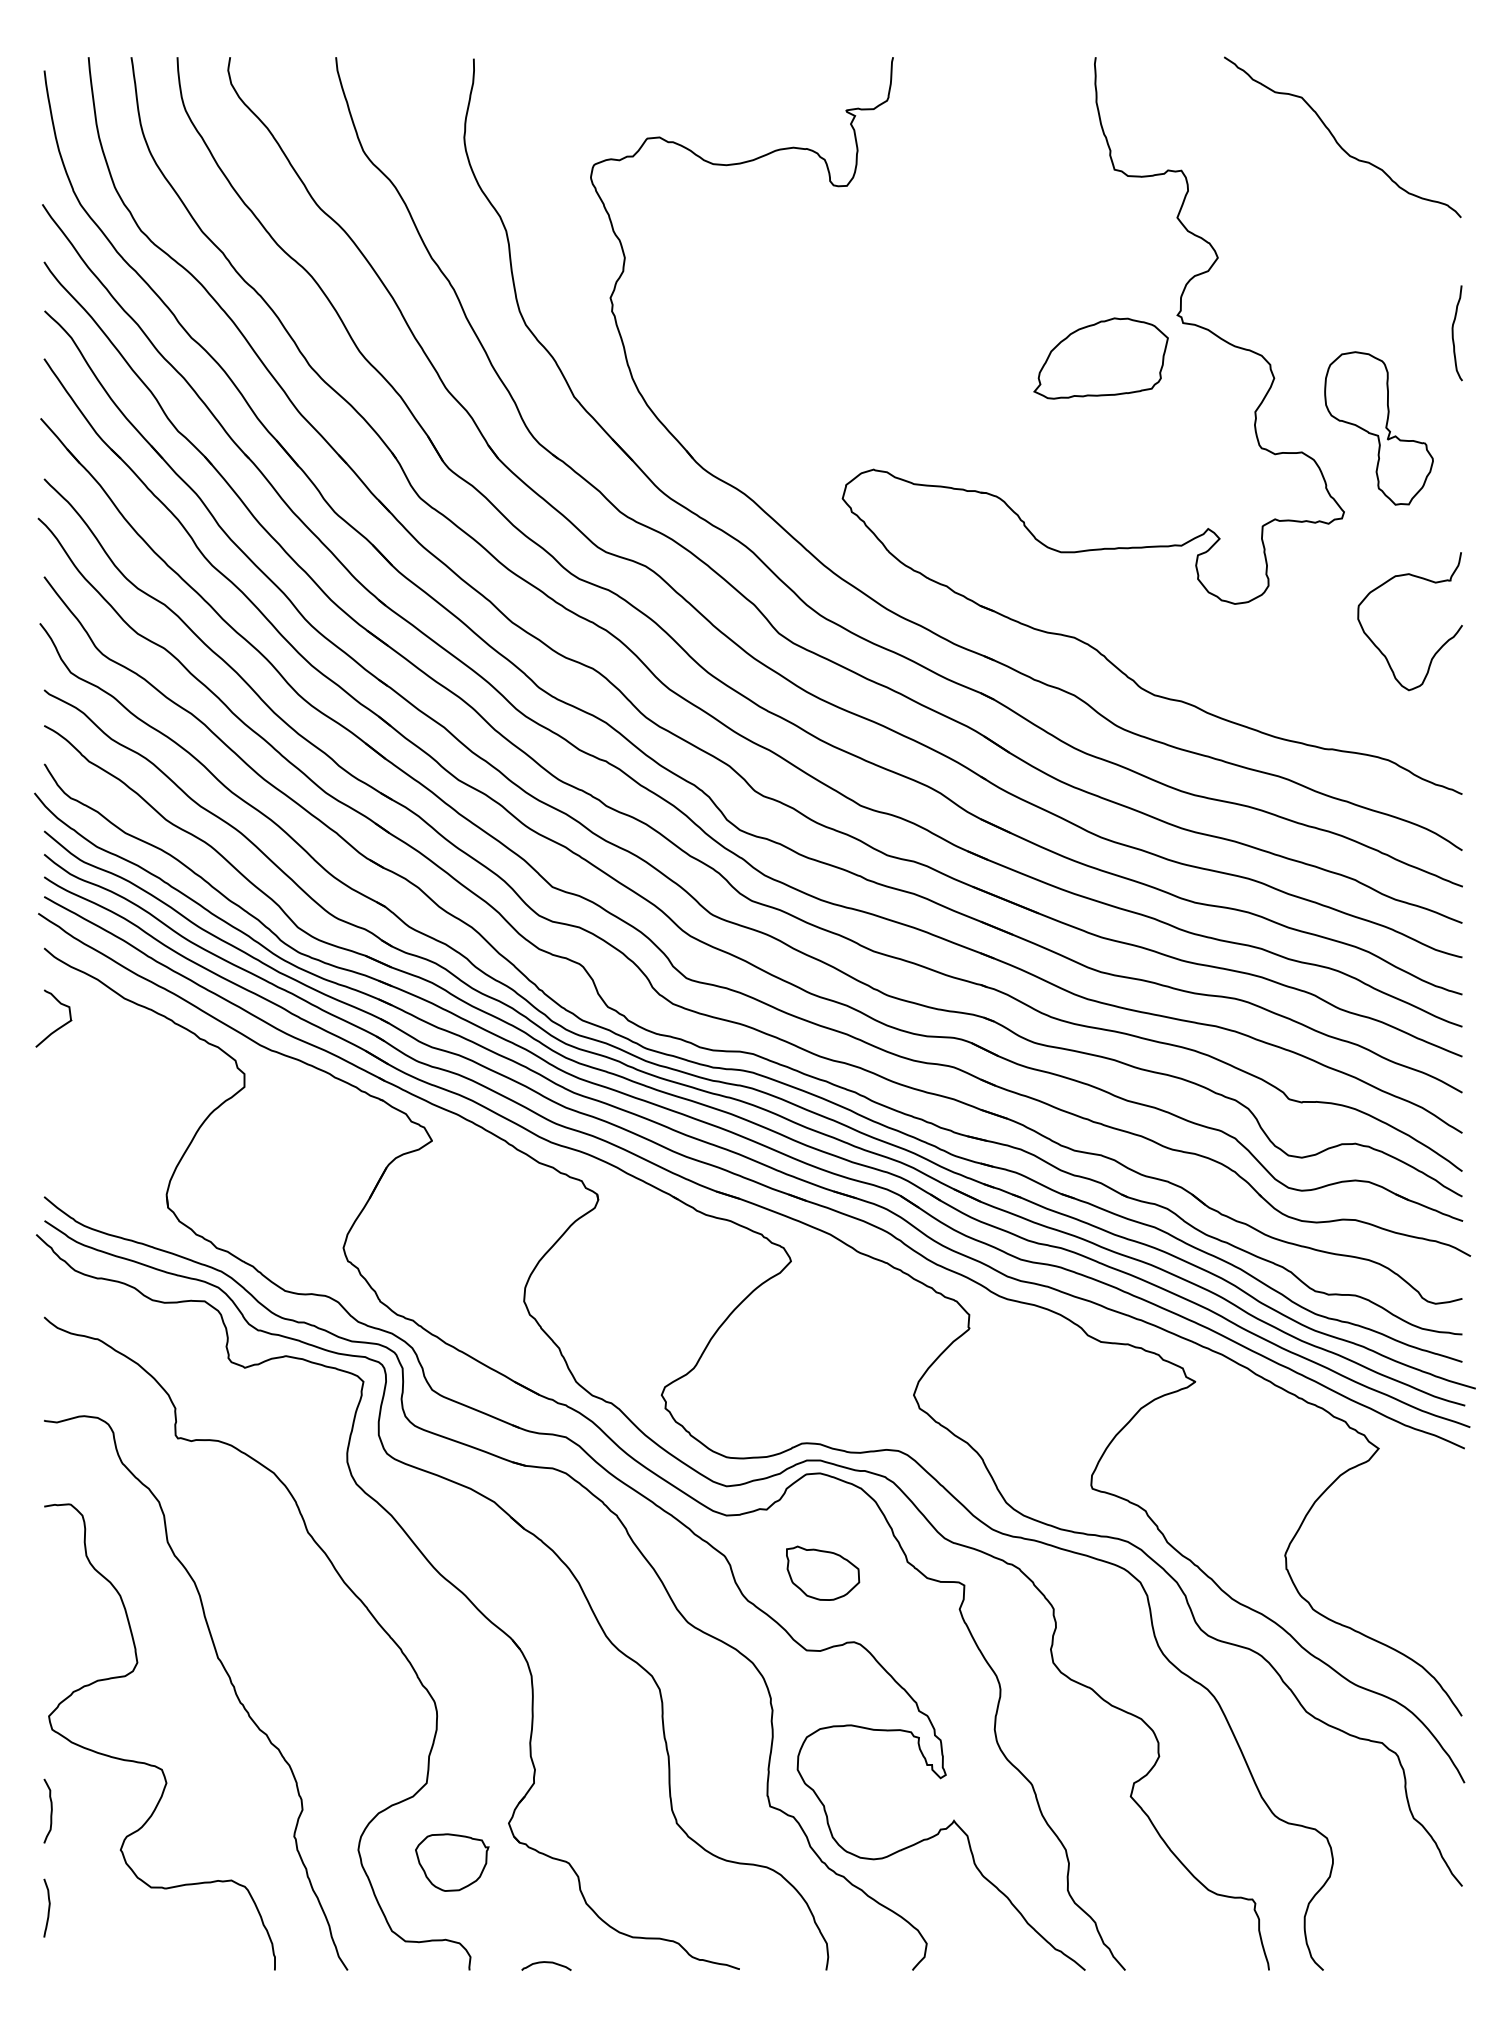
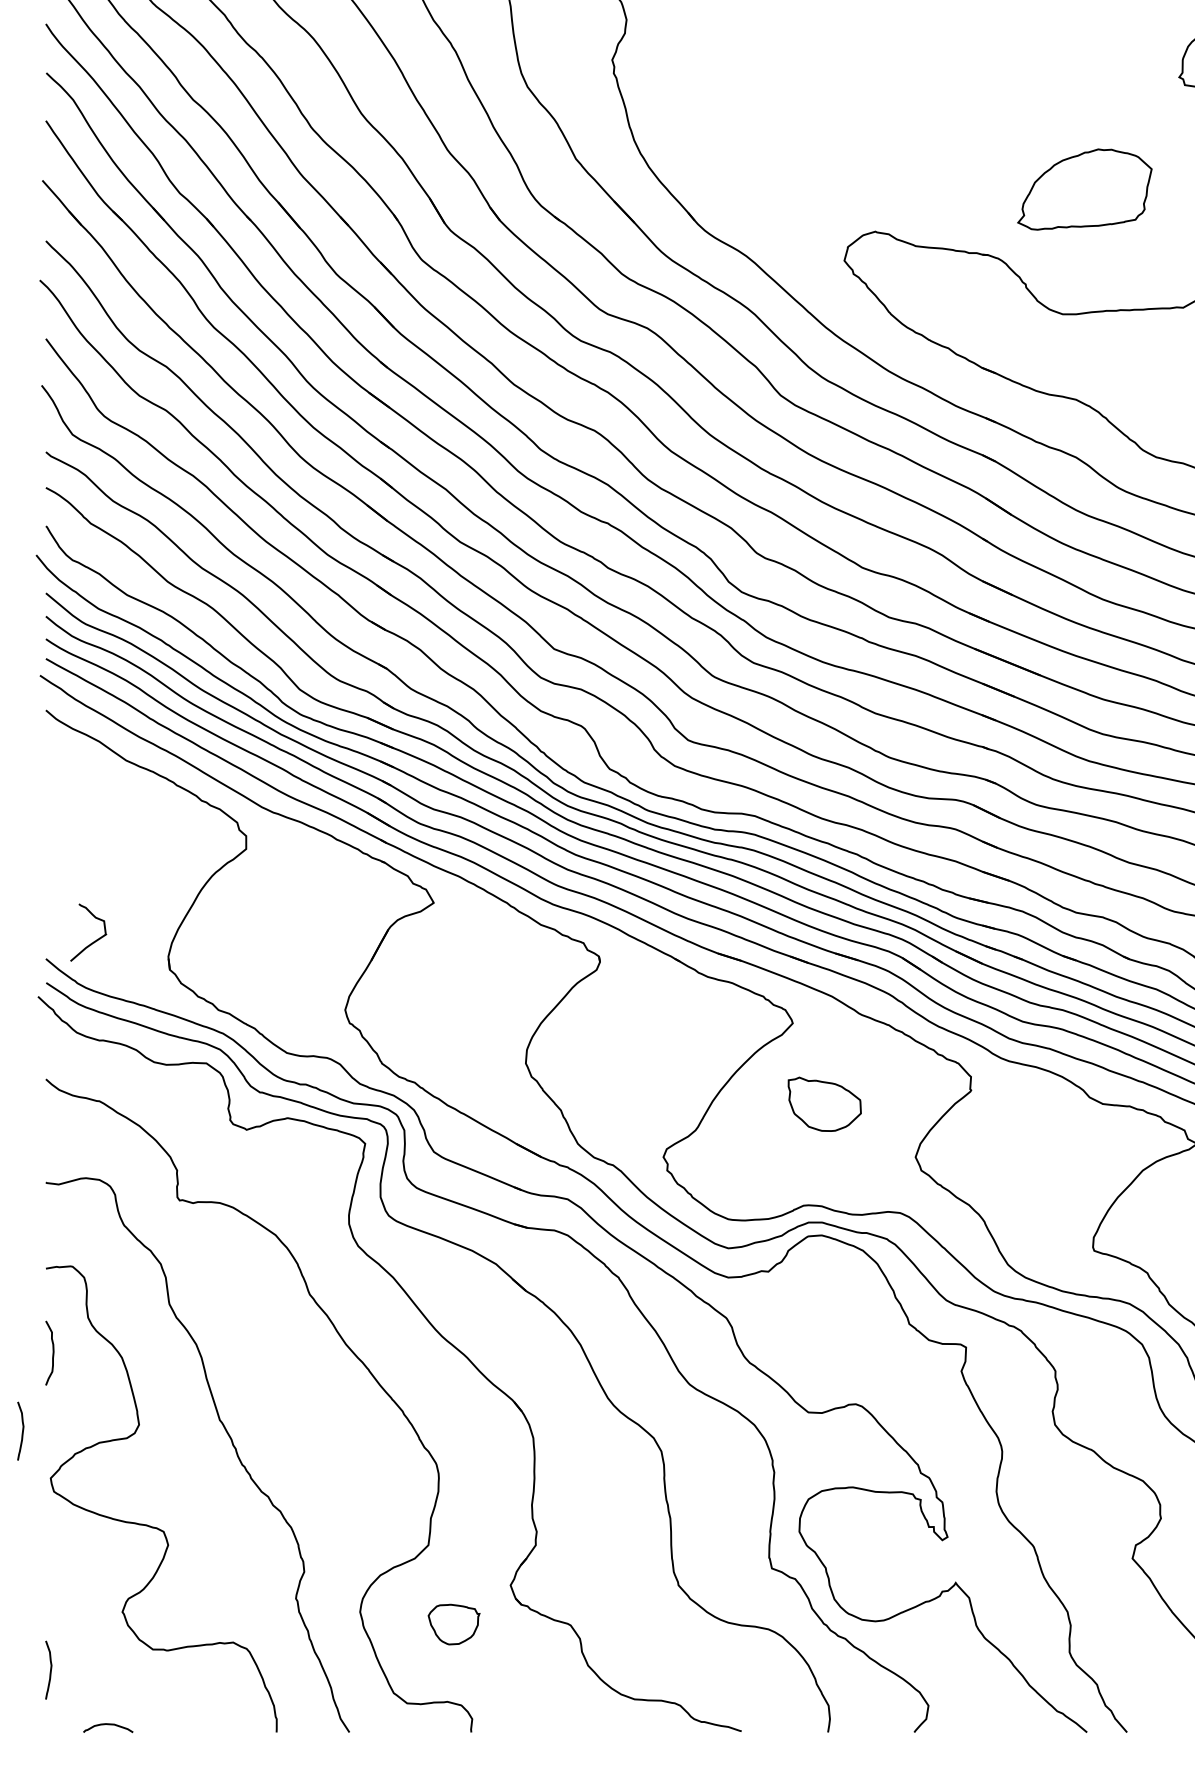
part: (1100, 358) -> (1084, 189), moved
curve: (58, 1027) -> (93, 941), moved
part: (823, 1572) -> (825, 1103), moved
curve: (20, 1668) -> (22, 1430), added
curve: (50, 1811) -> (52, 1353), moved
part: (452, 1862) -> (454, 1624), size x0.7
curve: (546, 1963) -> (108, 1725), moved

